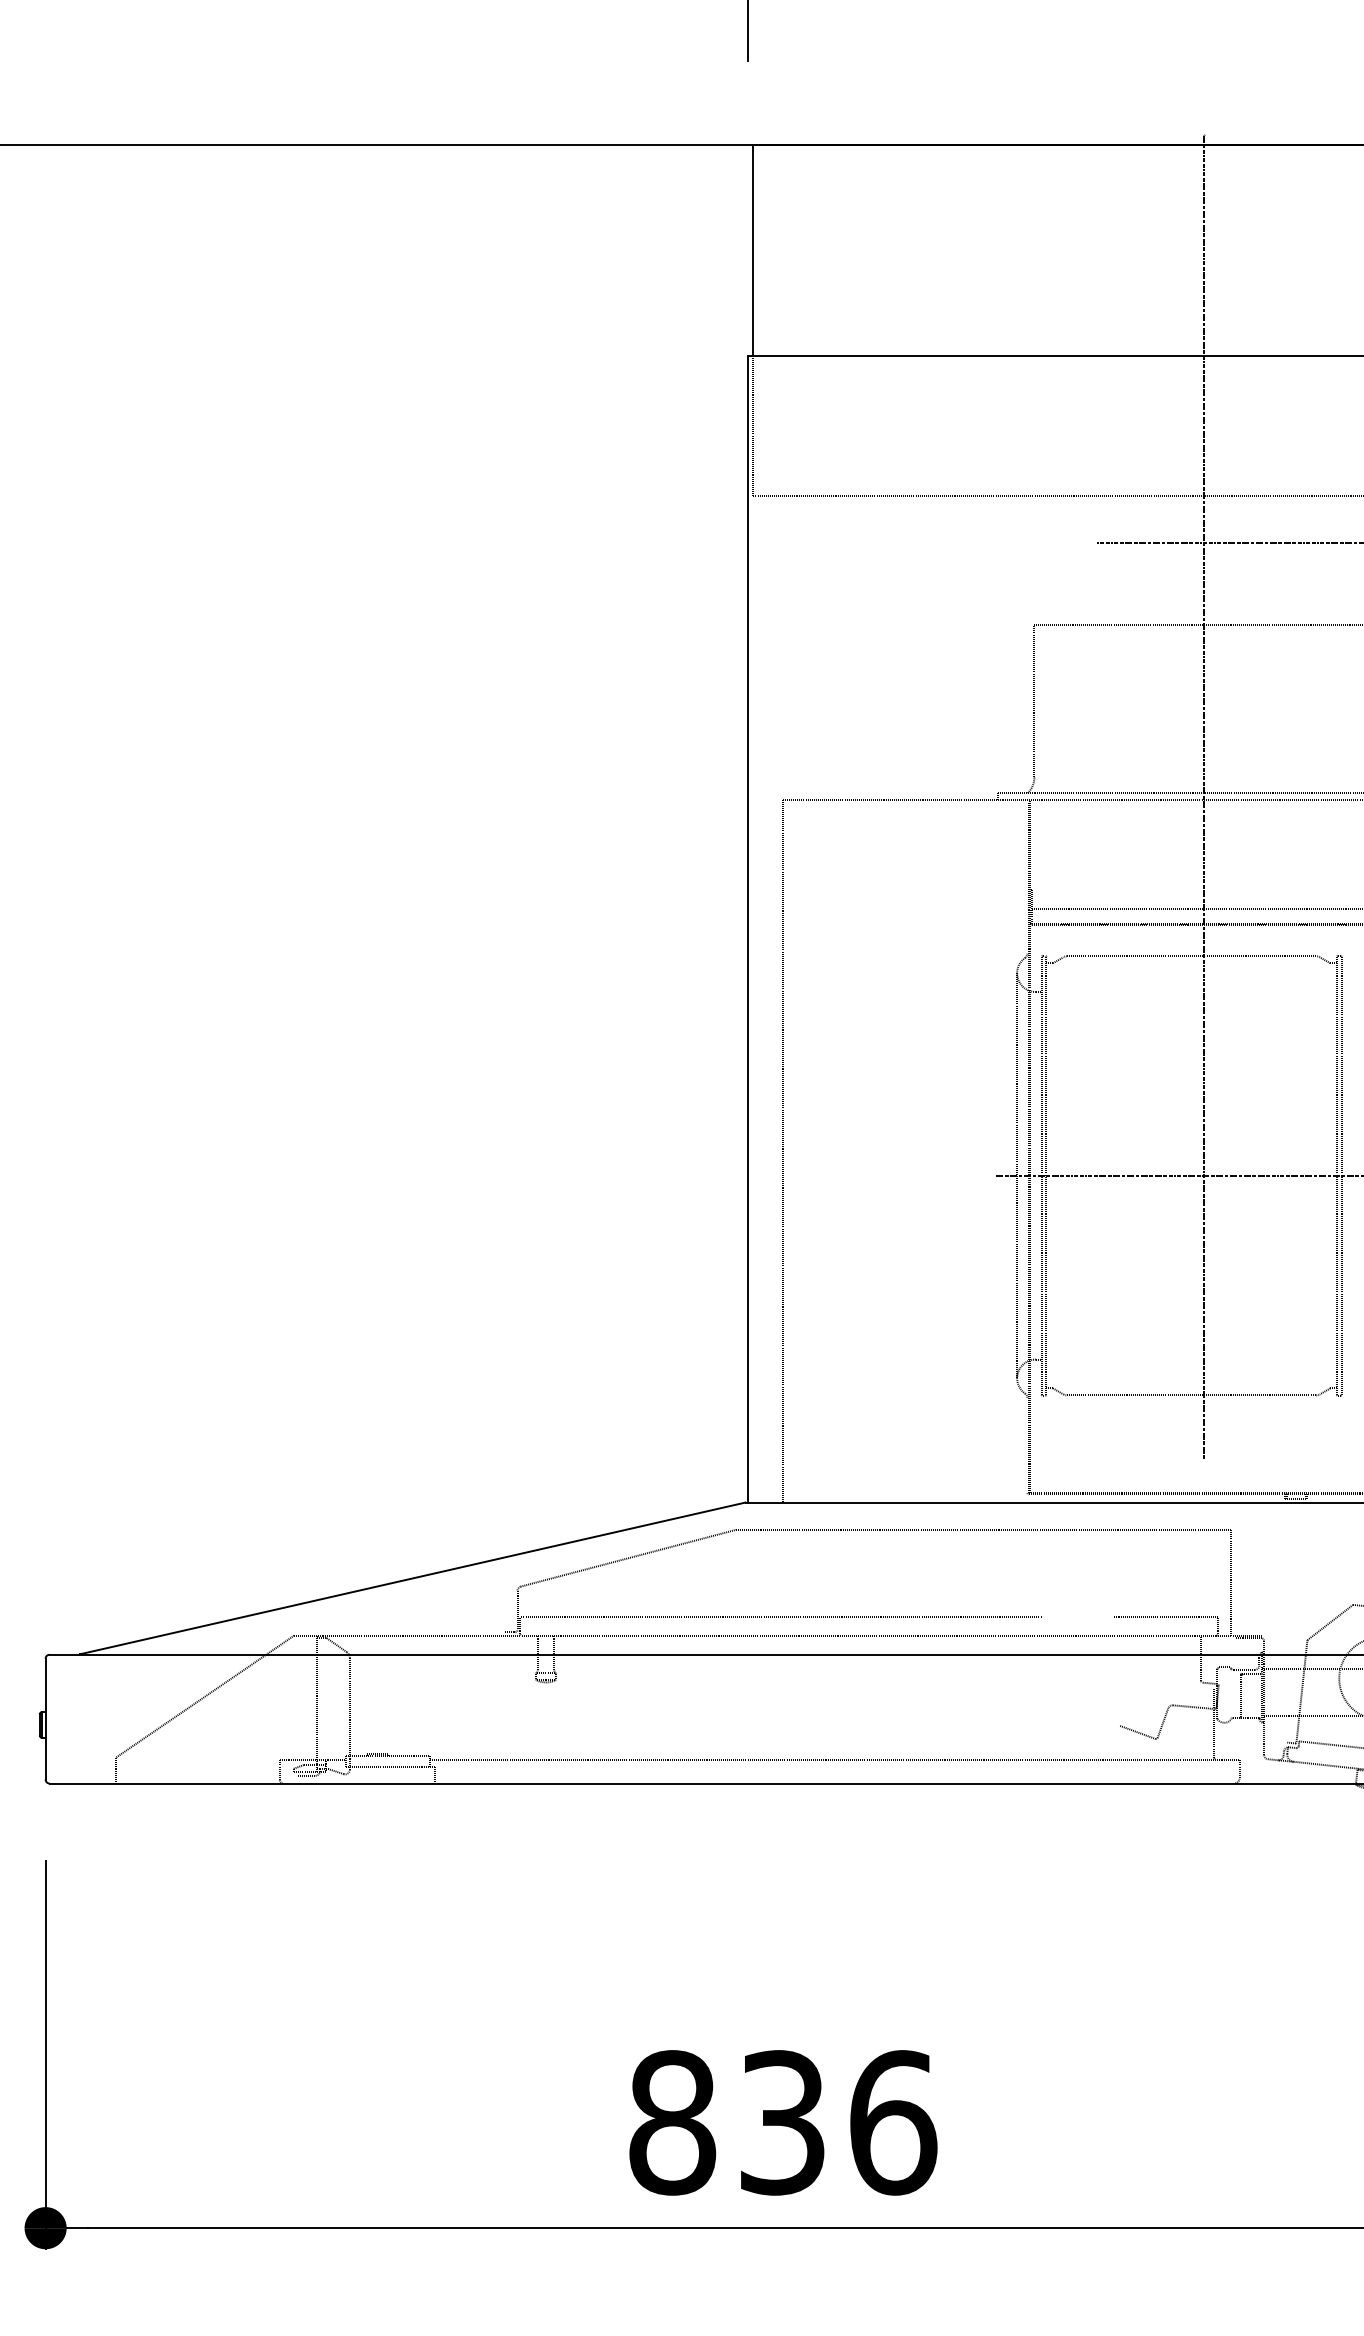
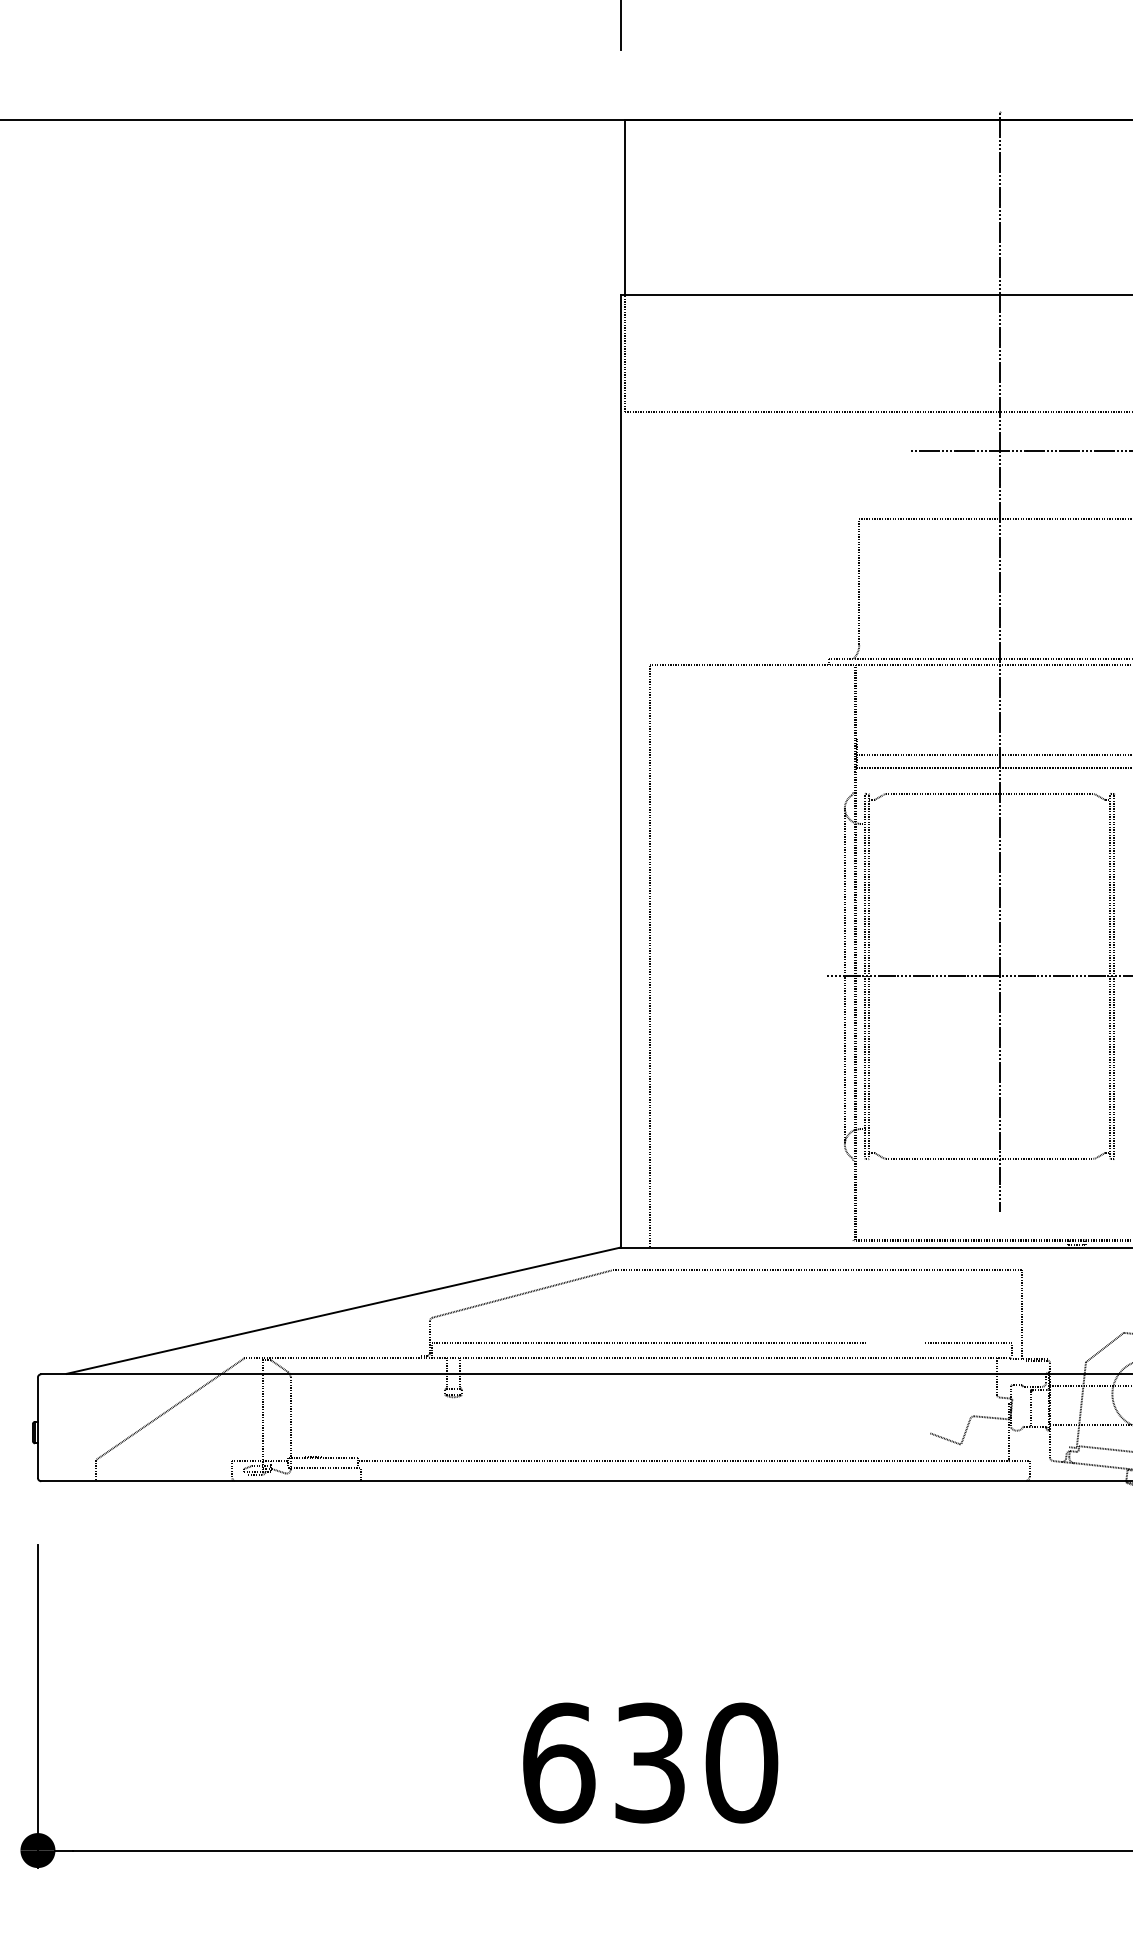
text: (783, 2122) -> (650, 1762), 836 -> 630

